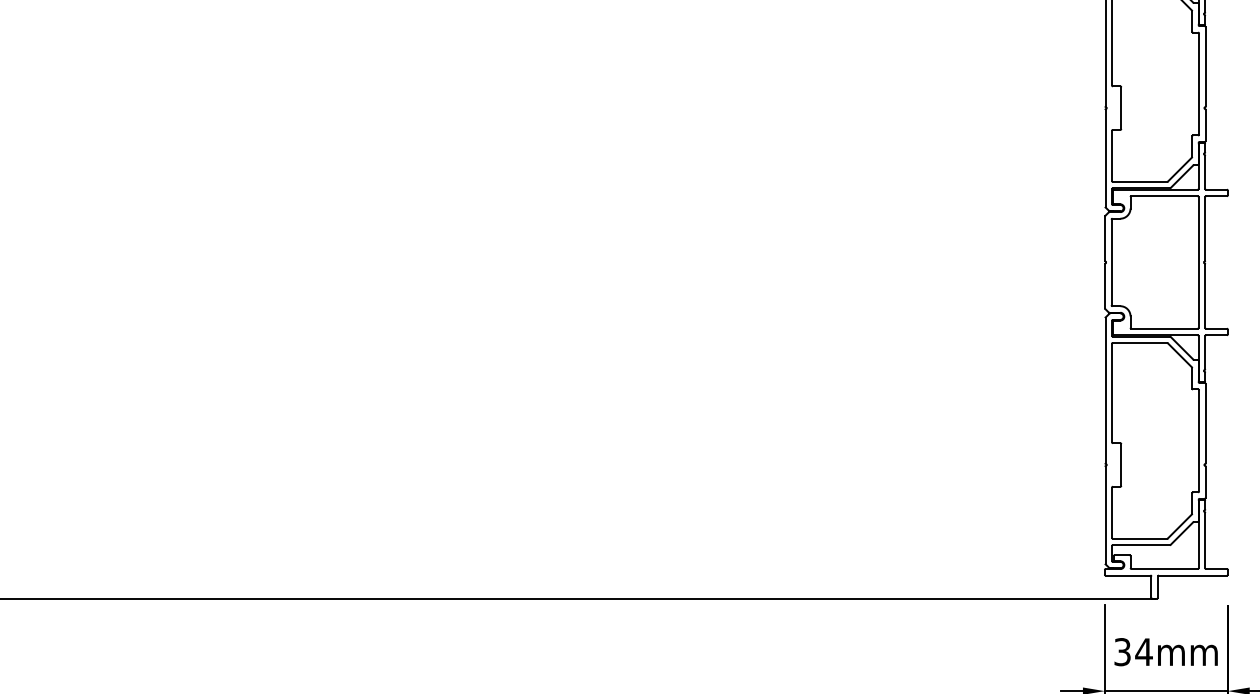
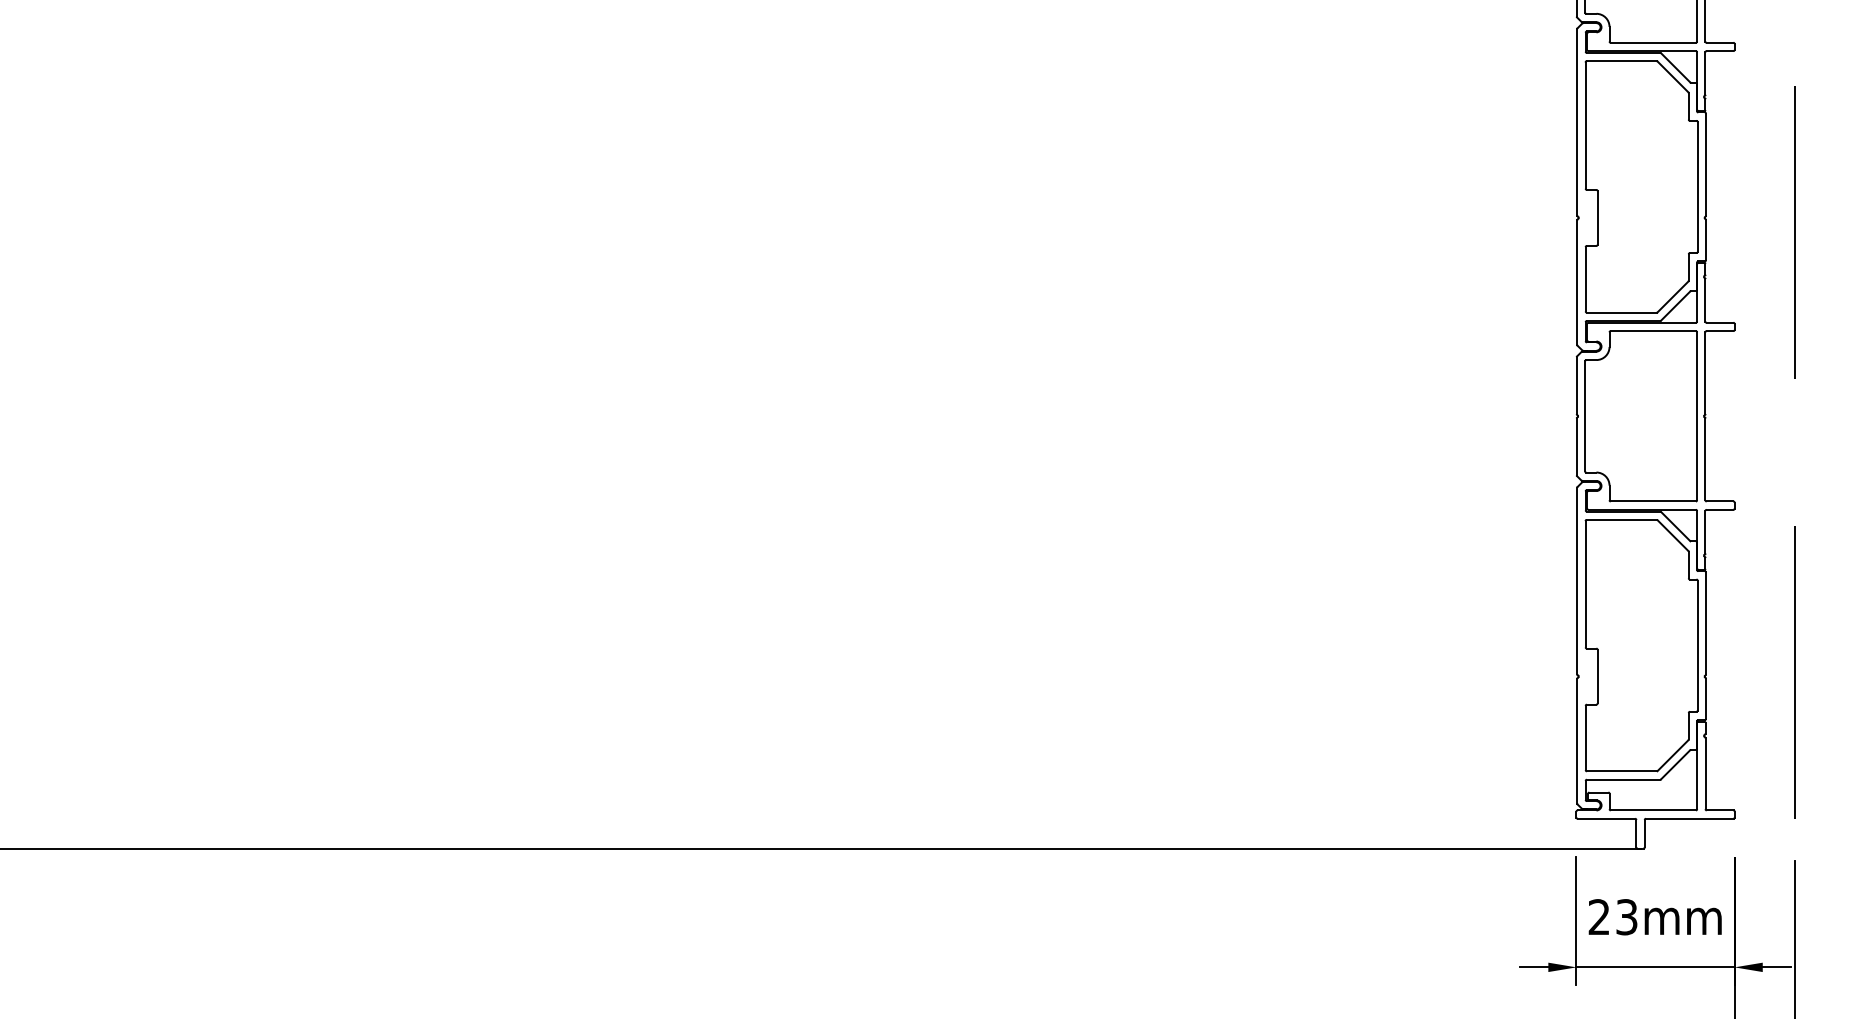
text: (1133, 652) -> (1613, 917), 34mm -> 23mm

